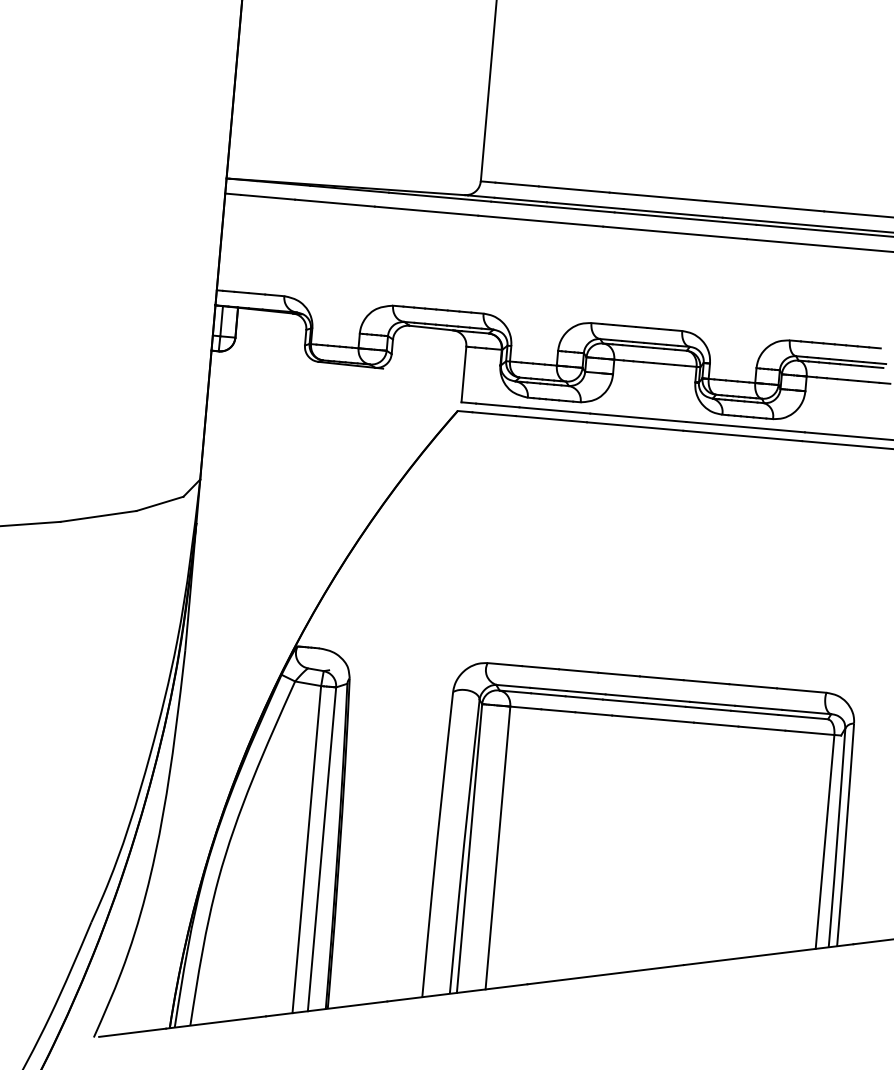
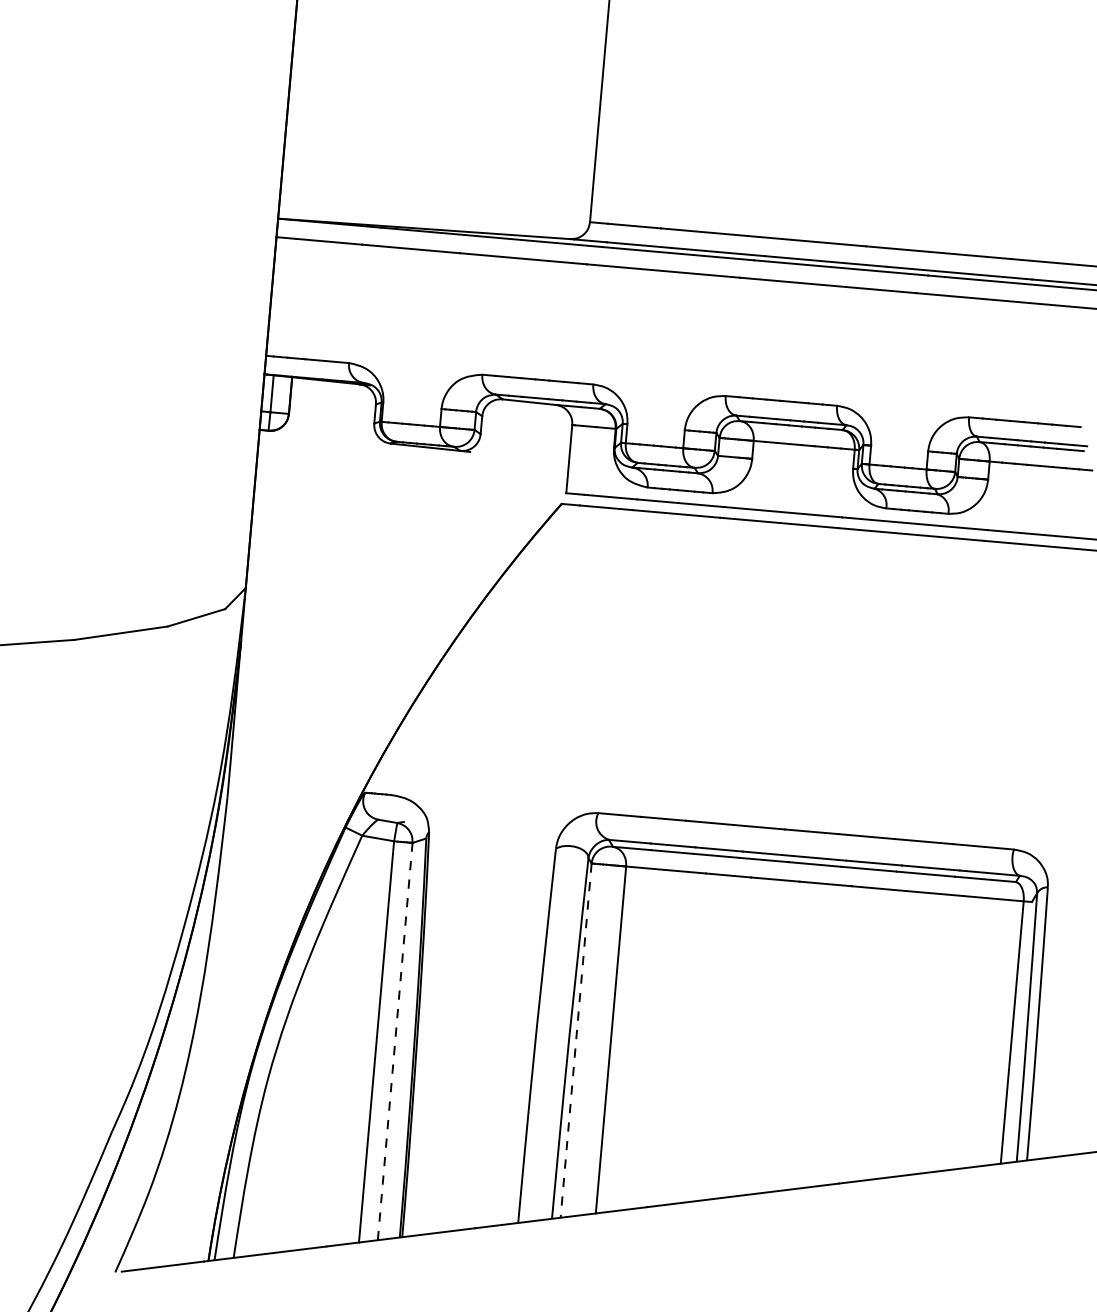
line: (469, 848) -> (576, 1040), solid -> dashed
line: (322, 849) -> (395, 1041), solid -> dashed

